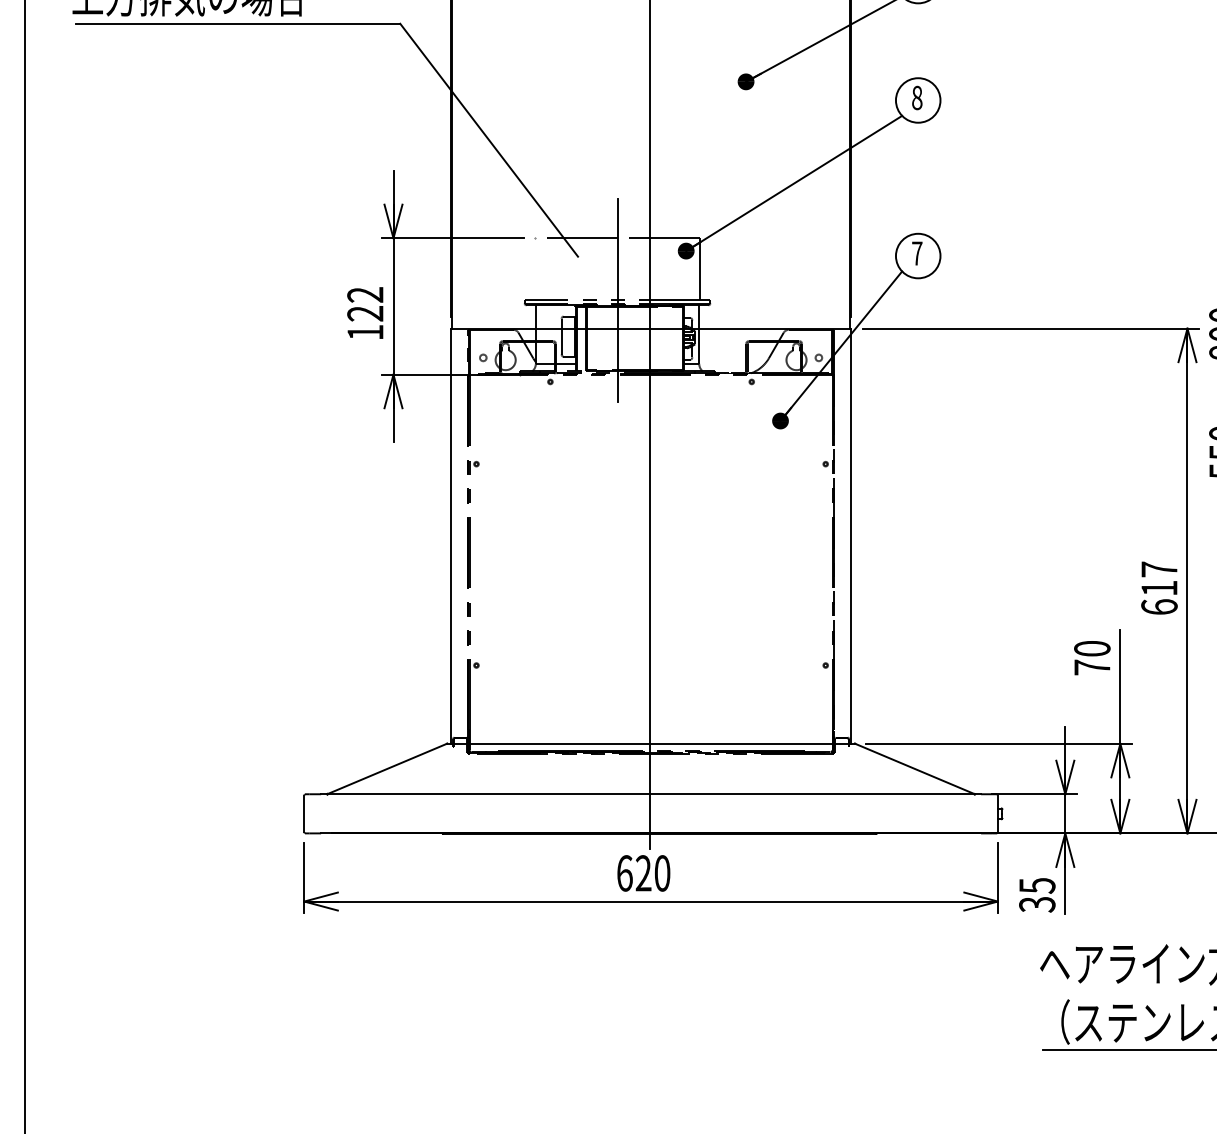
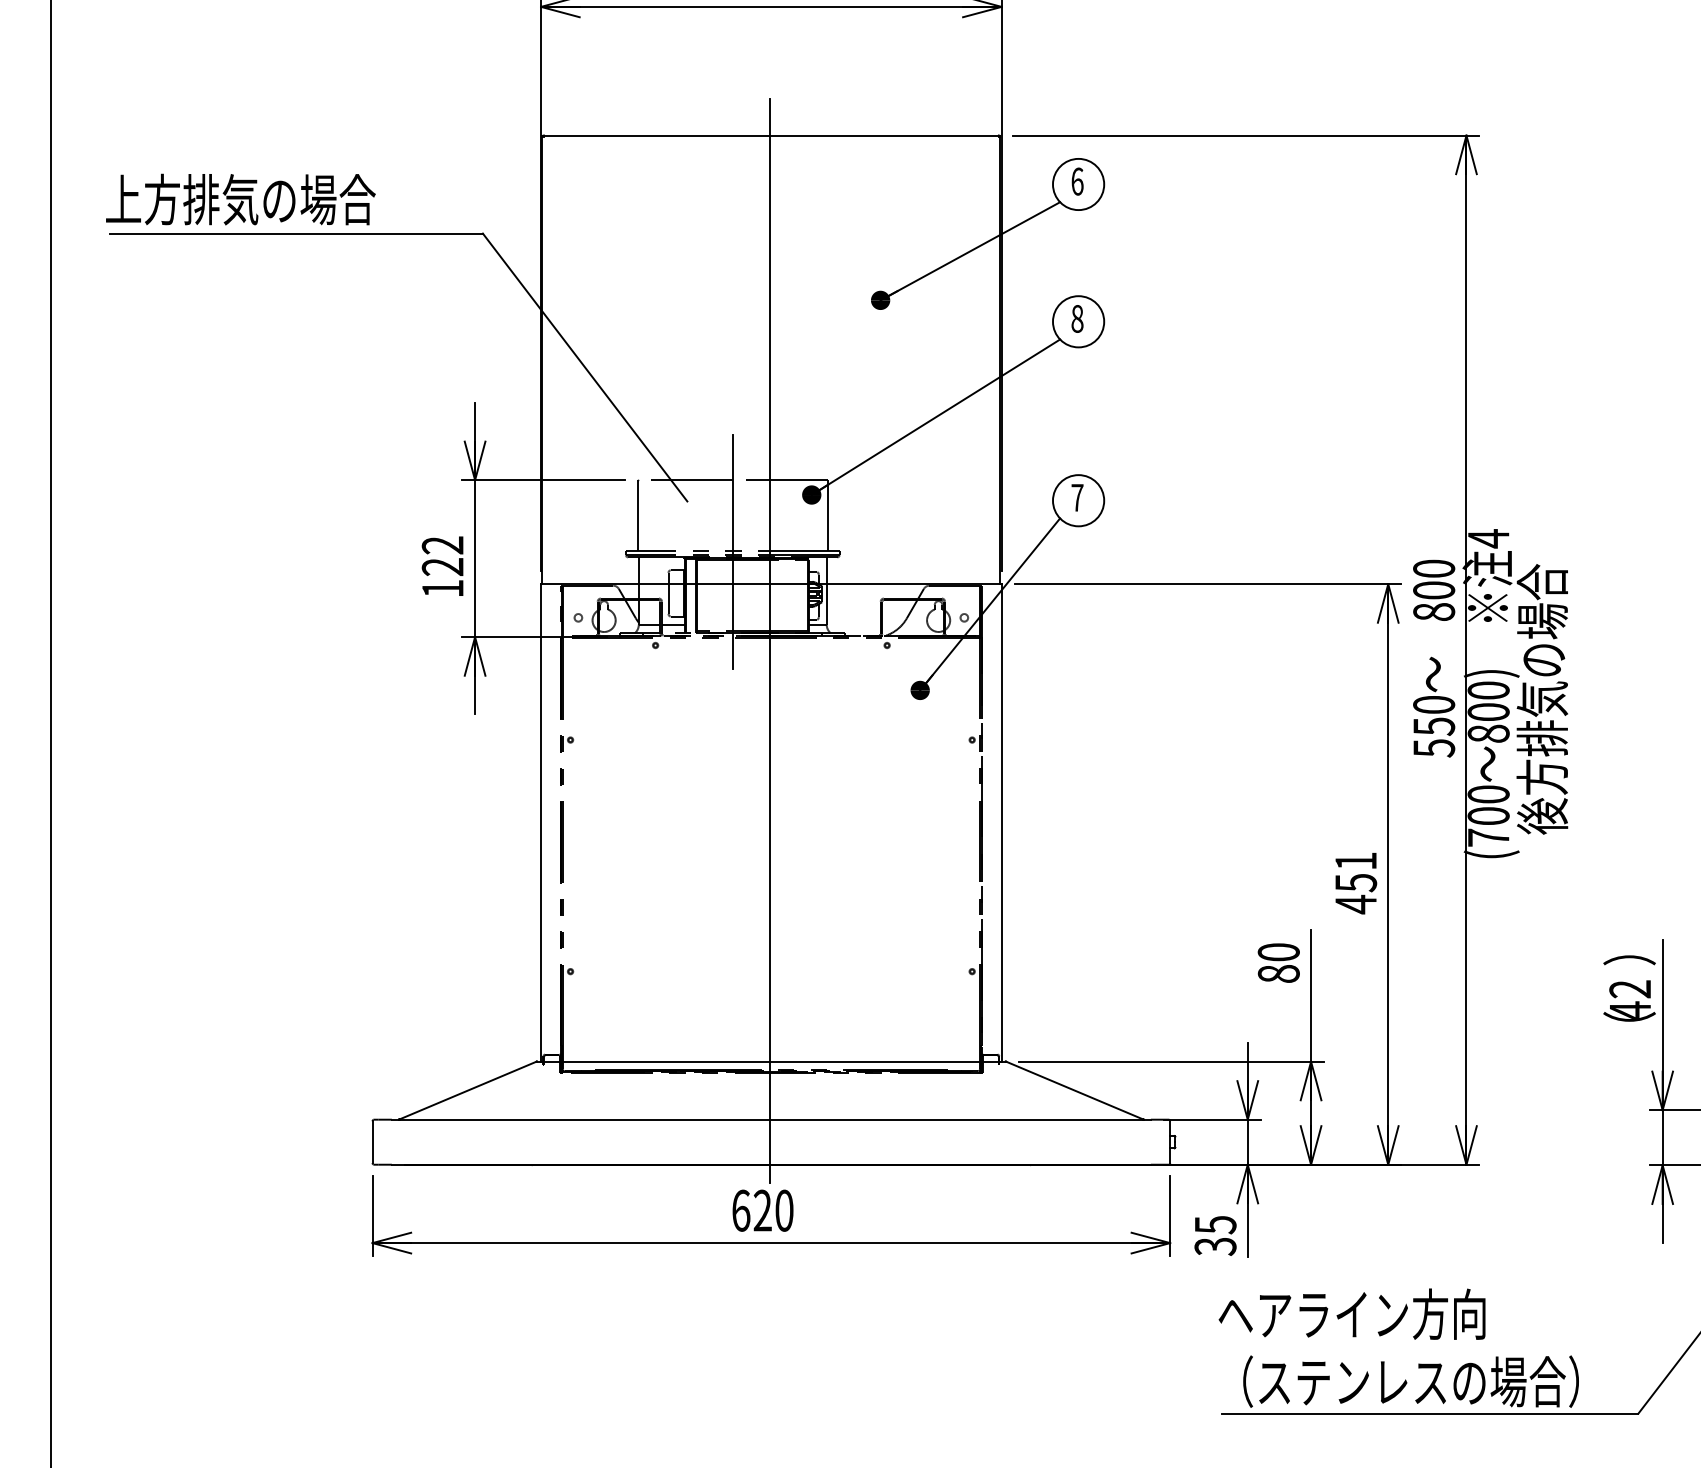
line: (534, 268) -> (637, 515), added
text: (1159, 588) -> (1356, 883), 617 -> 451
text: (1092, 667) -> (1278, 973), 70 -> 80

